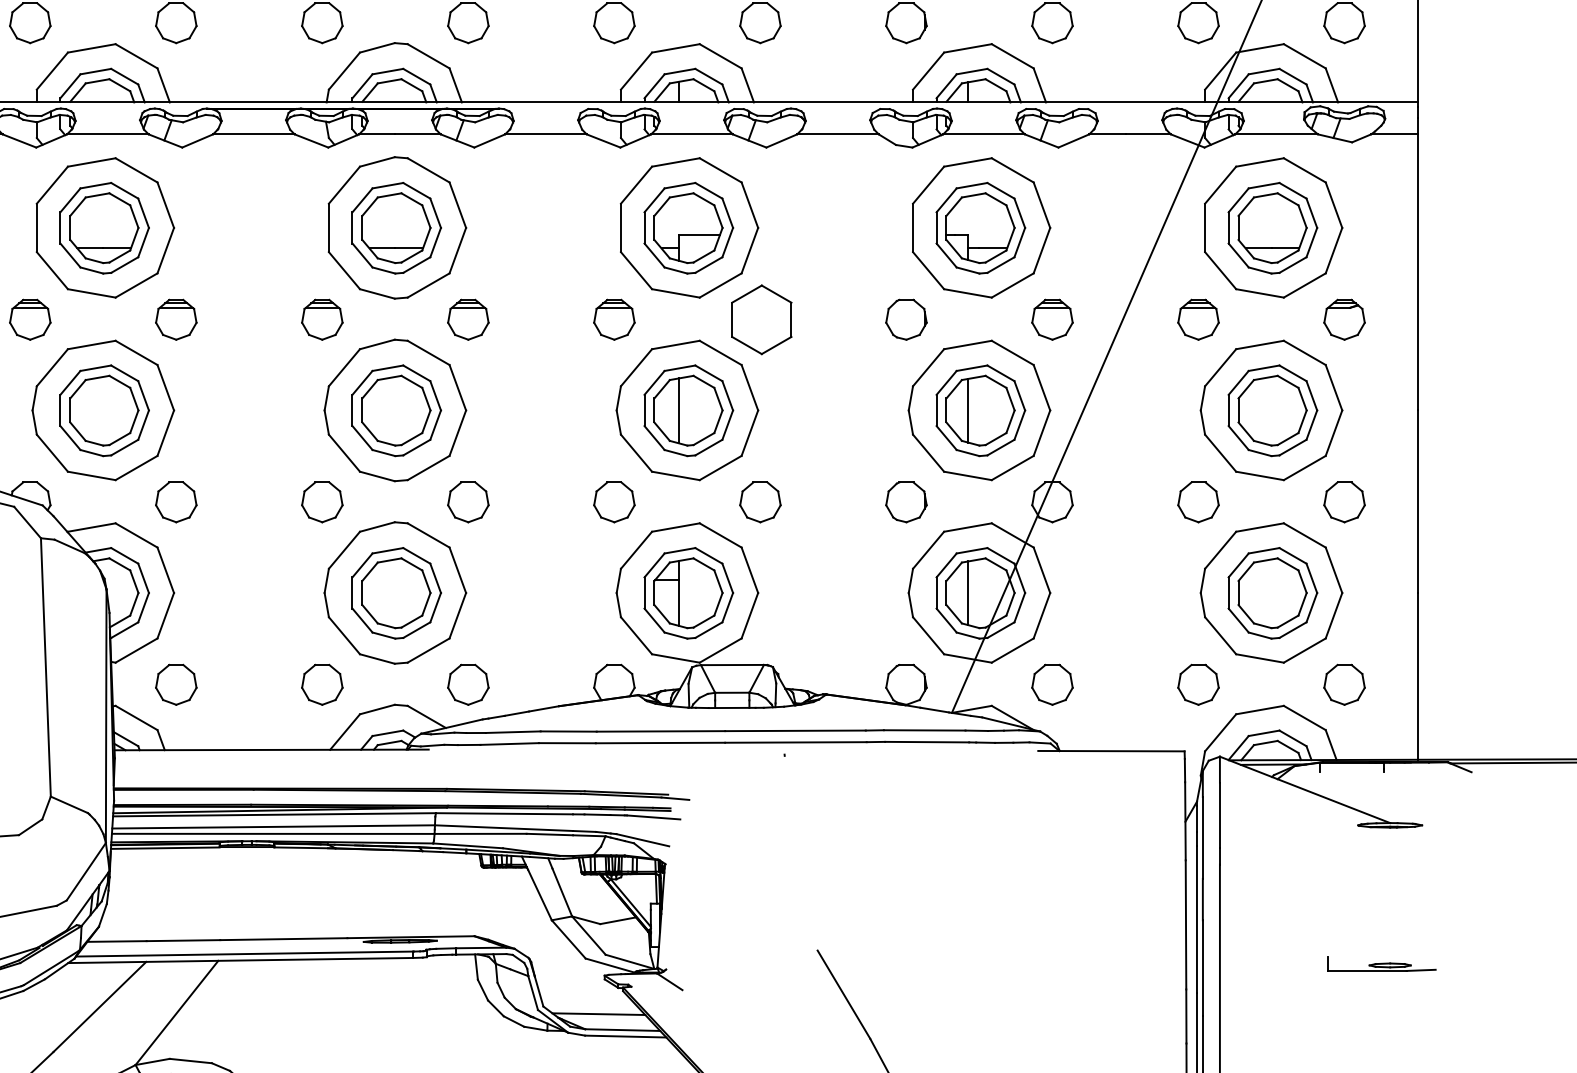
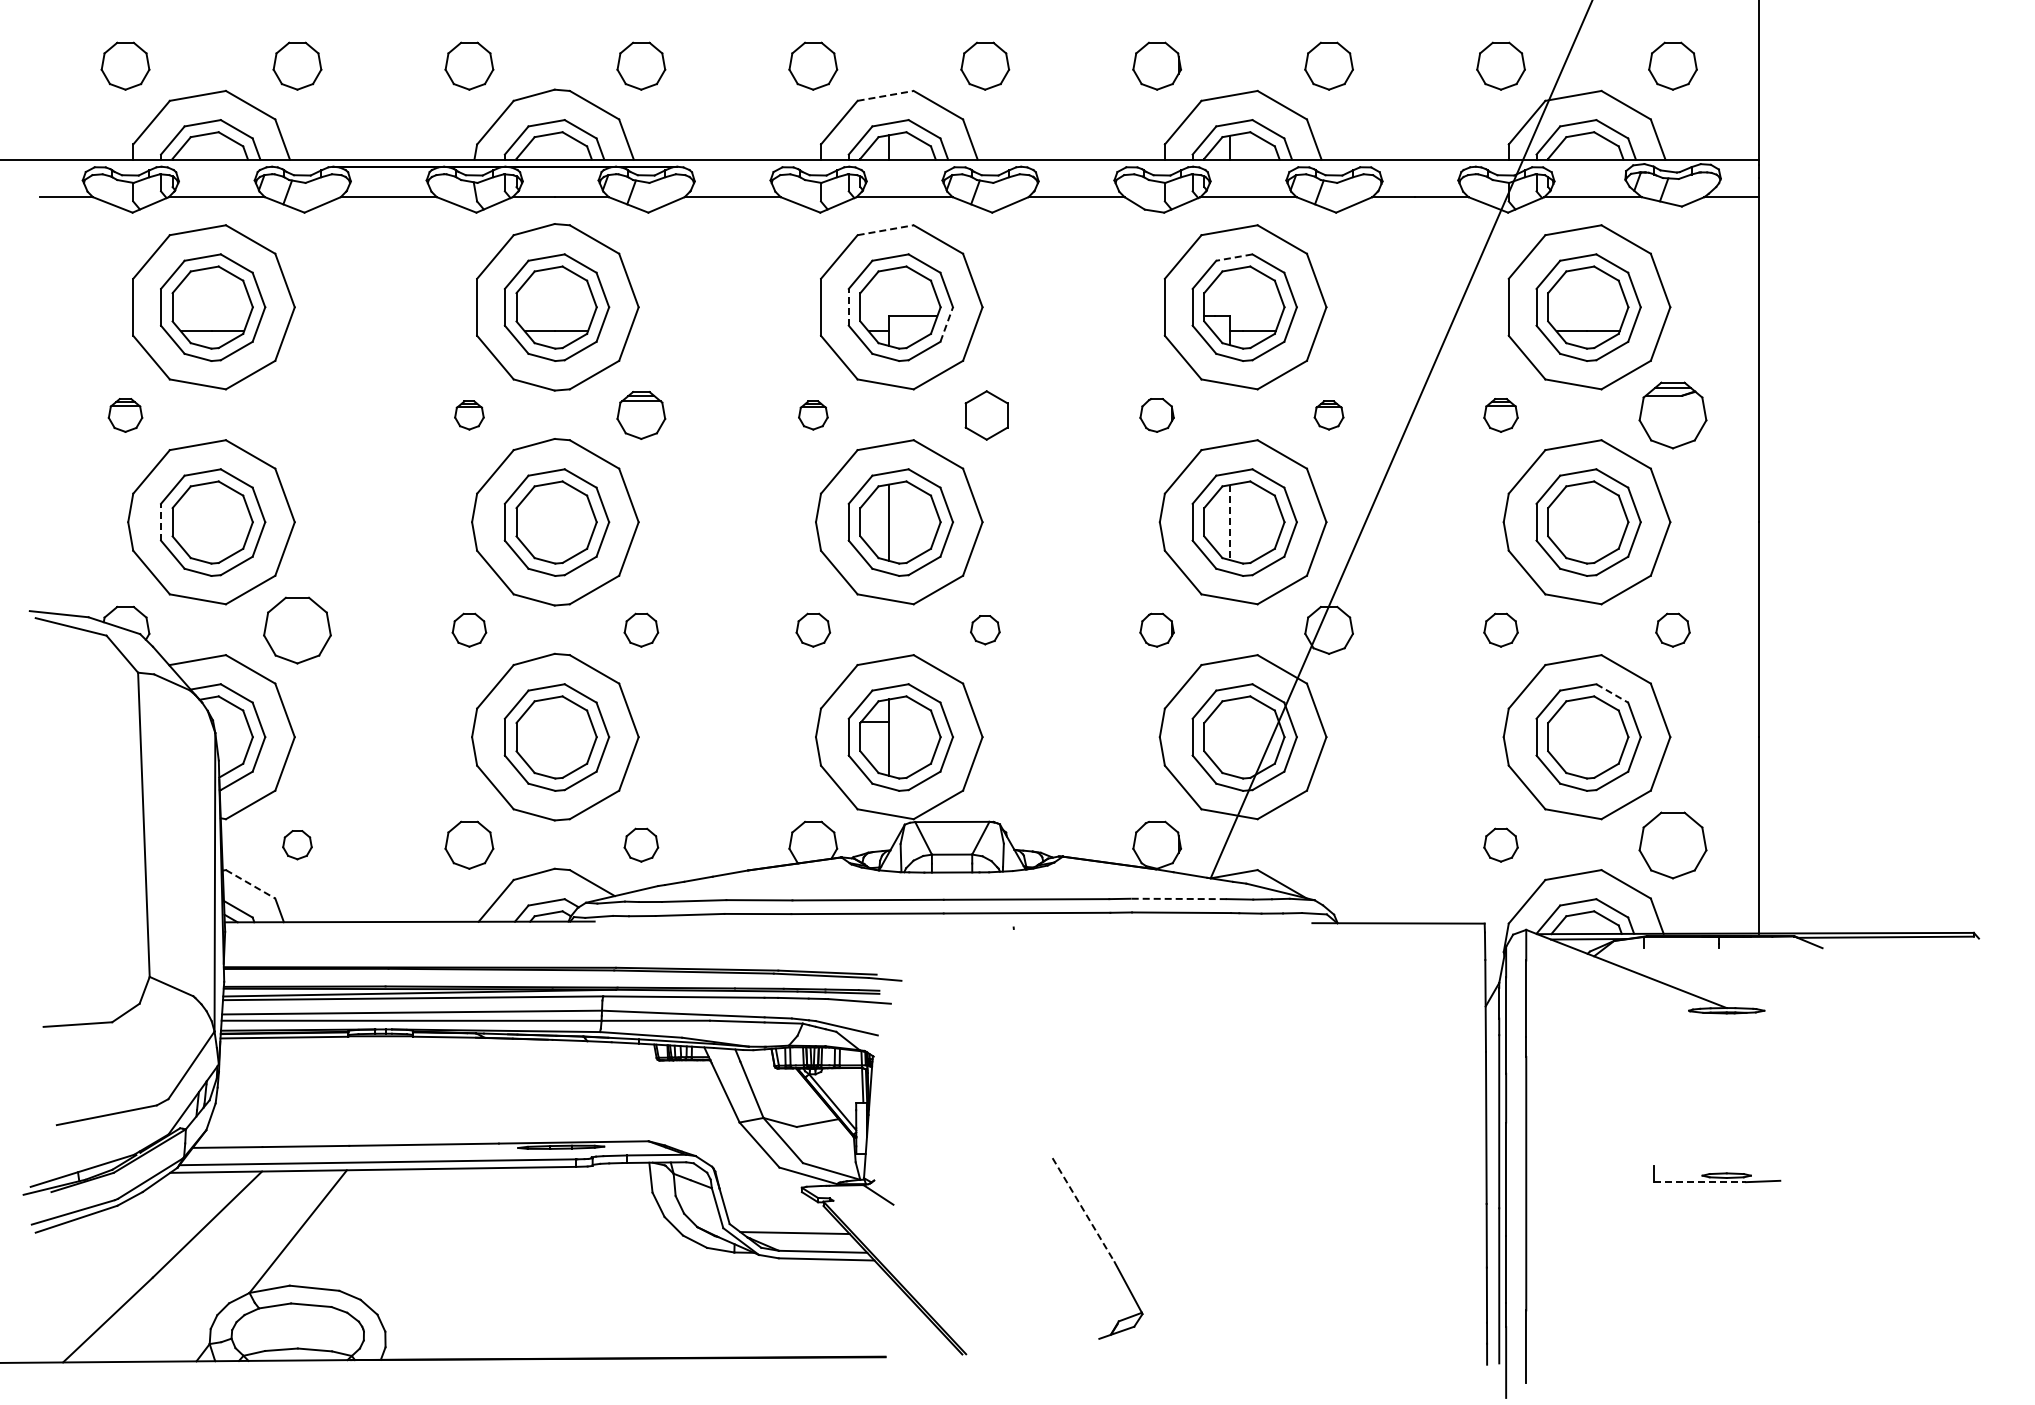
line: (676, 48) -> (886, 95), solid -> dashed
line: (676, 162) -> (886, 230), solid -> dashed
line: (971, 185) -> (1233, 257), solid -> dashed
line: (644, 227) -> (848, 306), solid -> dashed
line: (727, 242) -> (946, 324), solid -> dashed
part: (30, 319) -> (125, 415), size x0.7
part: (176, 319) -> (297, 415), removed
part: (322, 319) -> (469, 415), size x0.6
part: (614, 319) -> (813, 415), size x0.6
part: (761, 319) -> (986, 415), size x0.6
part: (905, 319) -> (1156, 415), size x0.7
part: (1051, 319) -> (1328, 415), size x0.6
part: (1198, 319) -> (1500, 415), size x0.7
part: (1344, 319) -> (1672, 415), size x1.4
line: (60, 409) -> (161, 521), solid -> dashed
line: (967, 411) -> (1229, 523), solid -> dashed
part: (176, 501) -> (297, 629), size x1.4
part: (322, 501) -> (469, 629), size x0.7
part: (468, 501) -> (641, 629), size x0.7
part: (614, 501) -> (813, 629), size x0.7
part: (760, 501) -> (985, 629), size x0.6
part: (905, 501) -> (1156, 629), size x0.7
part: (1198, 501) -> (1500, 629), size x0.7
part: (1344, 501) -> (1672, 629), size x0.7
line: (1293, 555) -> (1612, 693), solid -> dashed
line: (967, 593) -> (1229, 737), removed
part: (176, 684) -> (297, 844), size x0.6
part: (468, 684) -> (641, 844), size x0.7
part: (1051, 684) -> (1328, 844), removed
part: (1198, 684) -> (1500, 844), size x0.7
part: (1344, 684) -> (1672, 844), size x1.4
line: (137, 718) -> (251, 884), solid -> dashed
line: (924, 730) -> (1178, 898), solid -> dashed
line: (1367, 971) -> (1700, 1182), solid -> dashed
line: (843, 995) -> (1083, 1210), solid -> dashed

